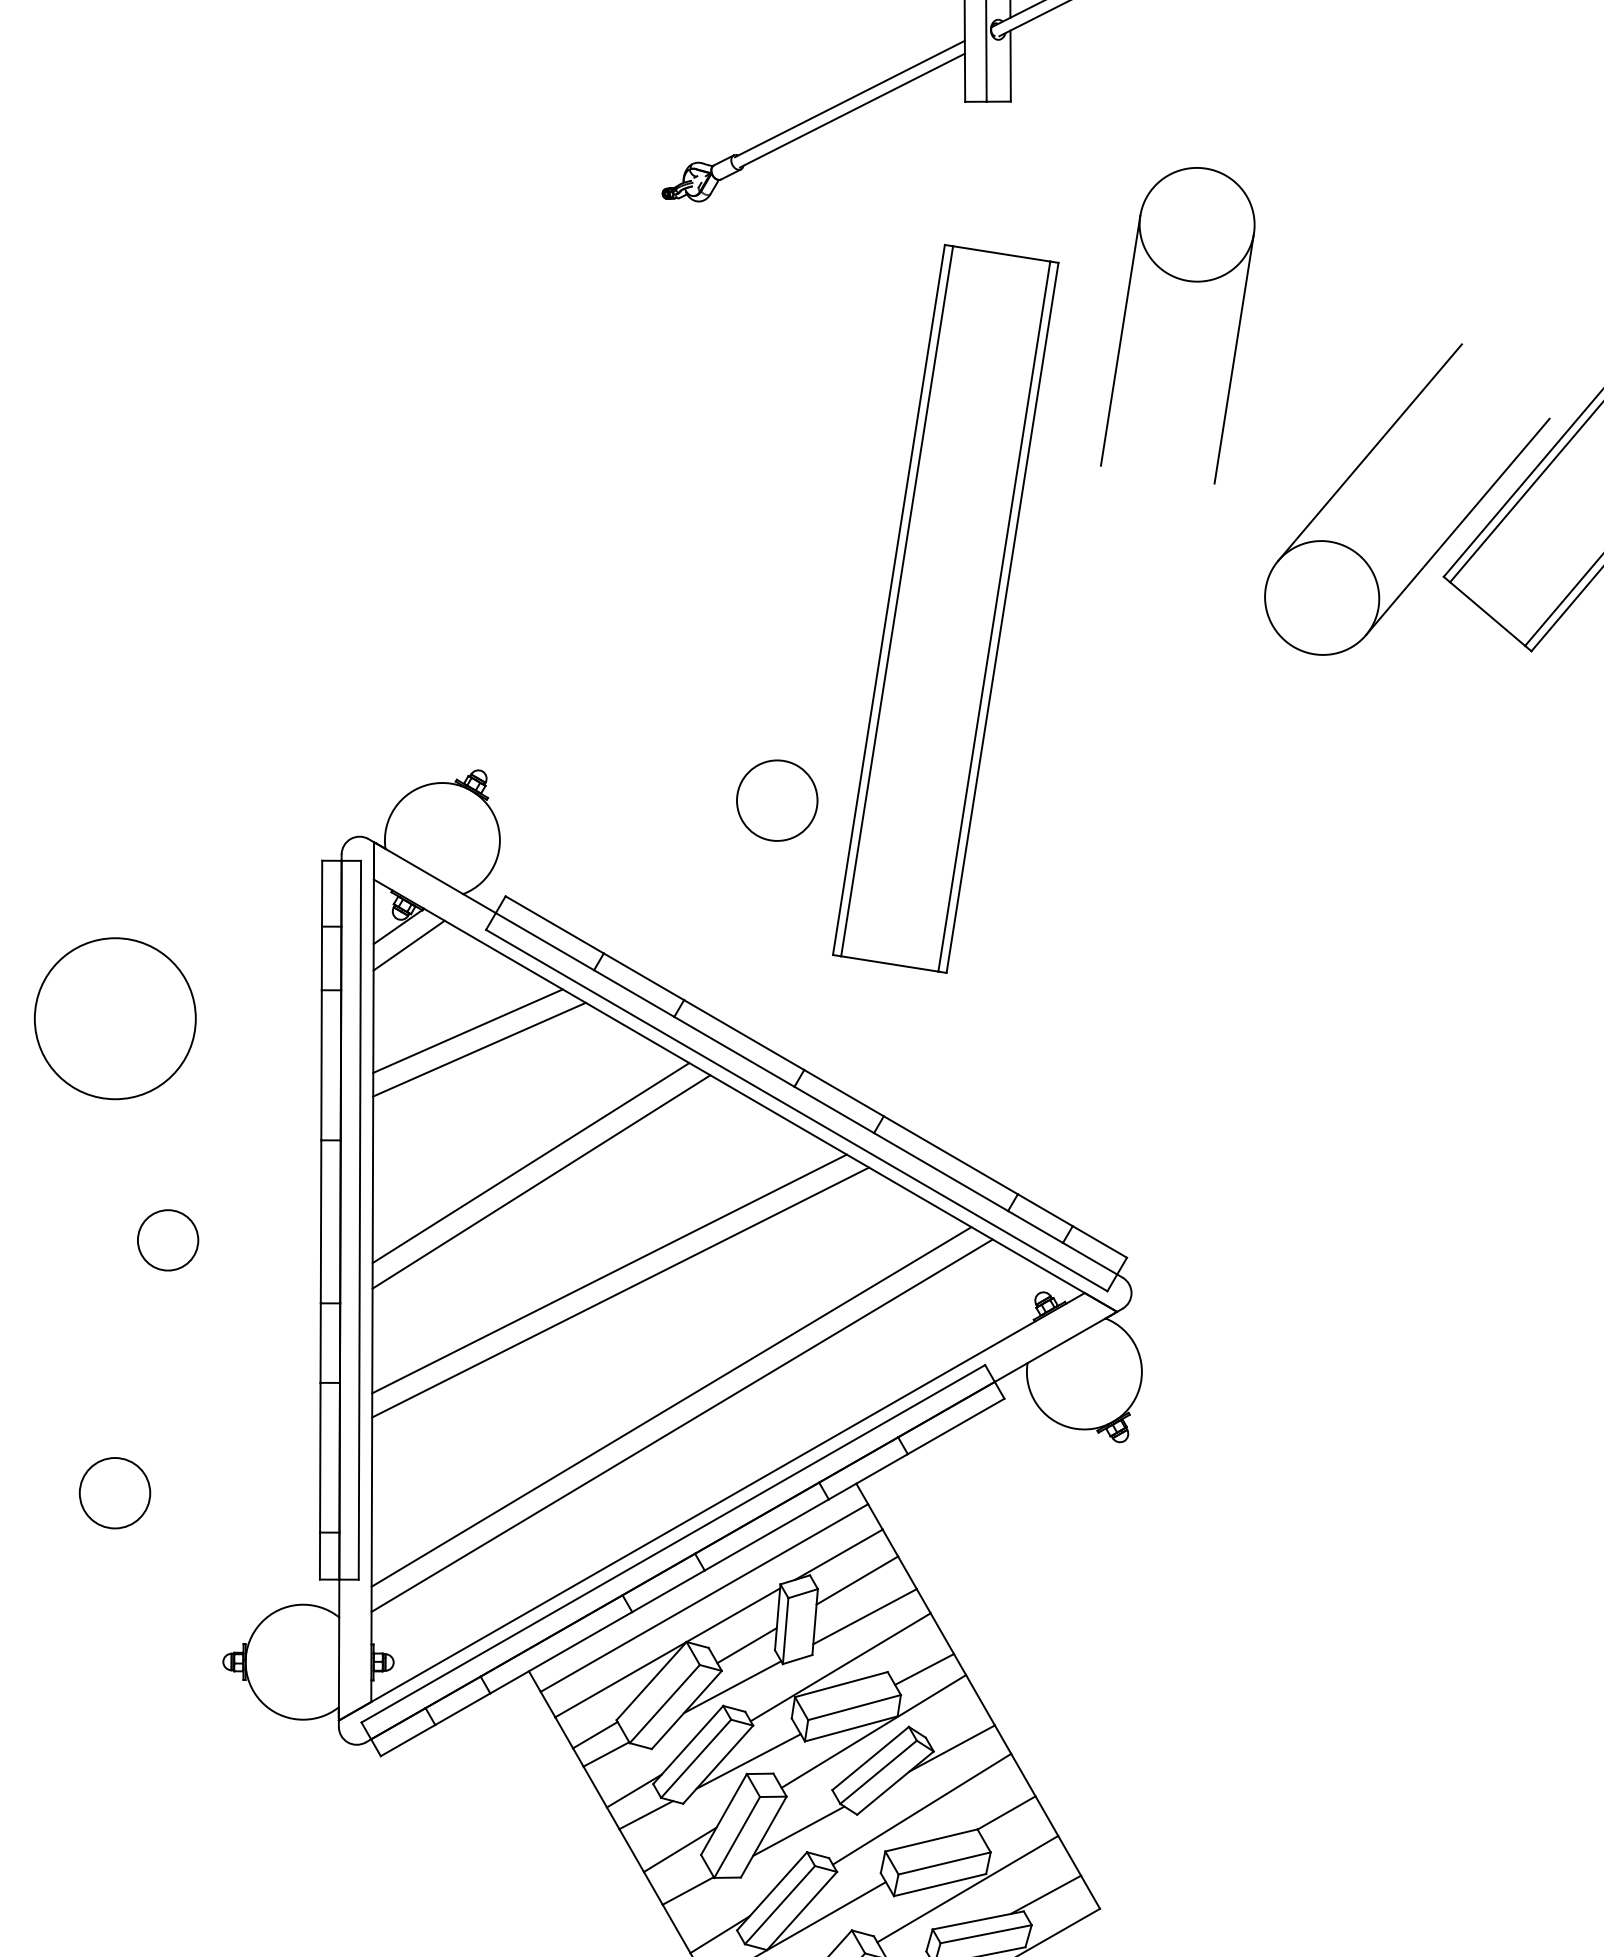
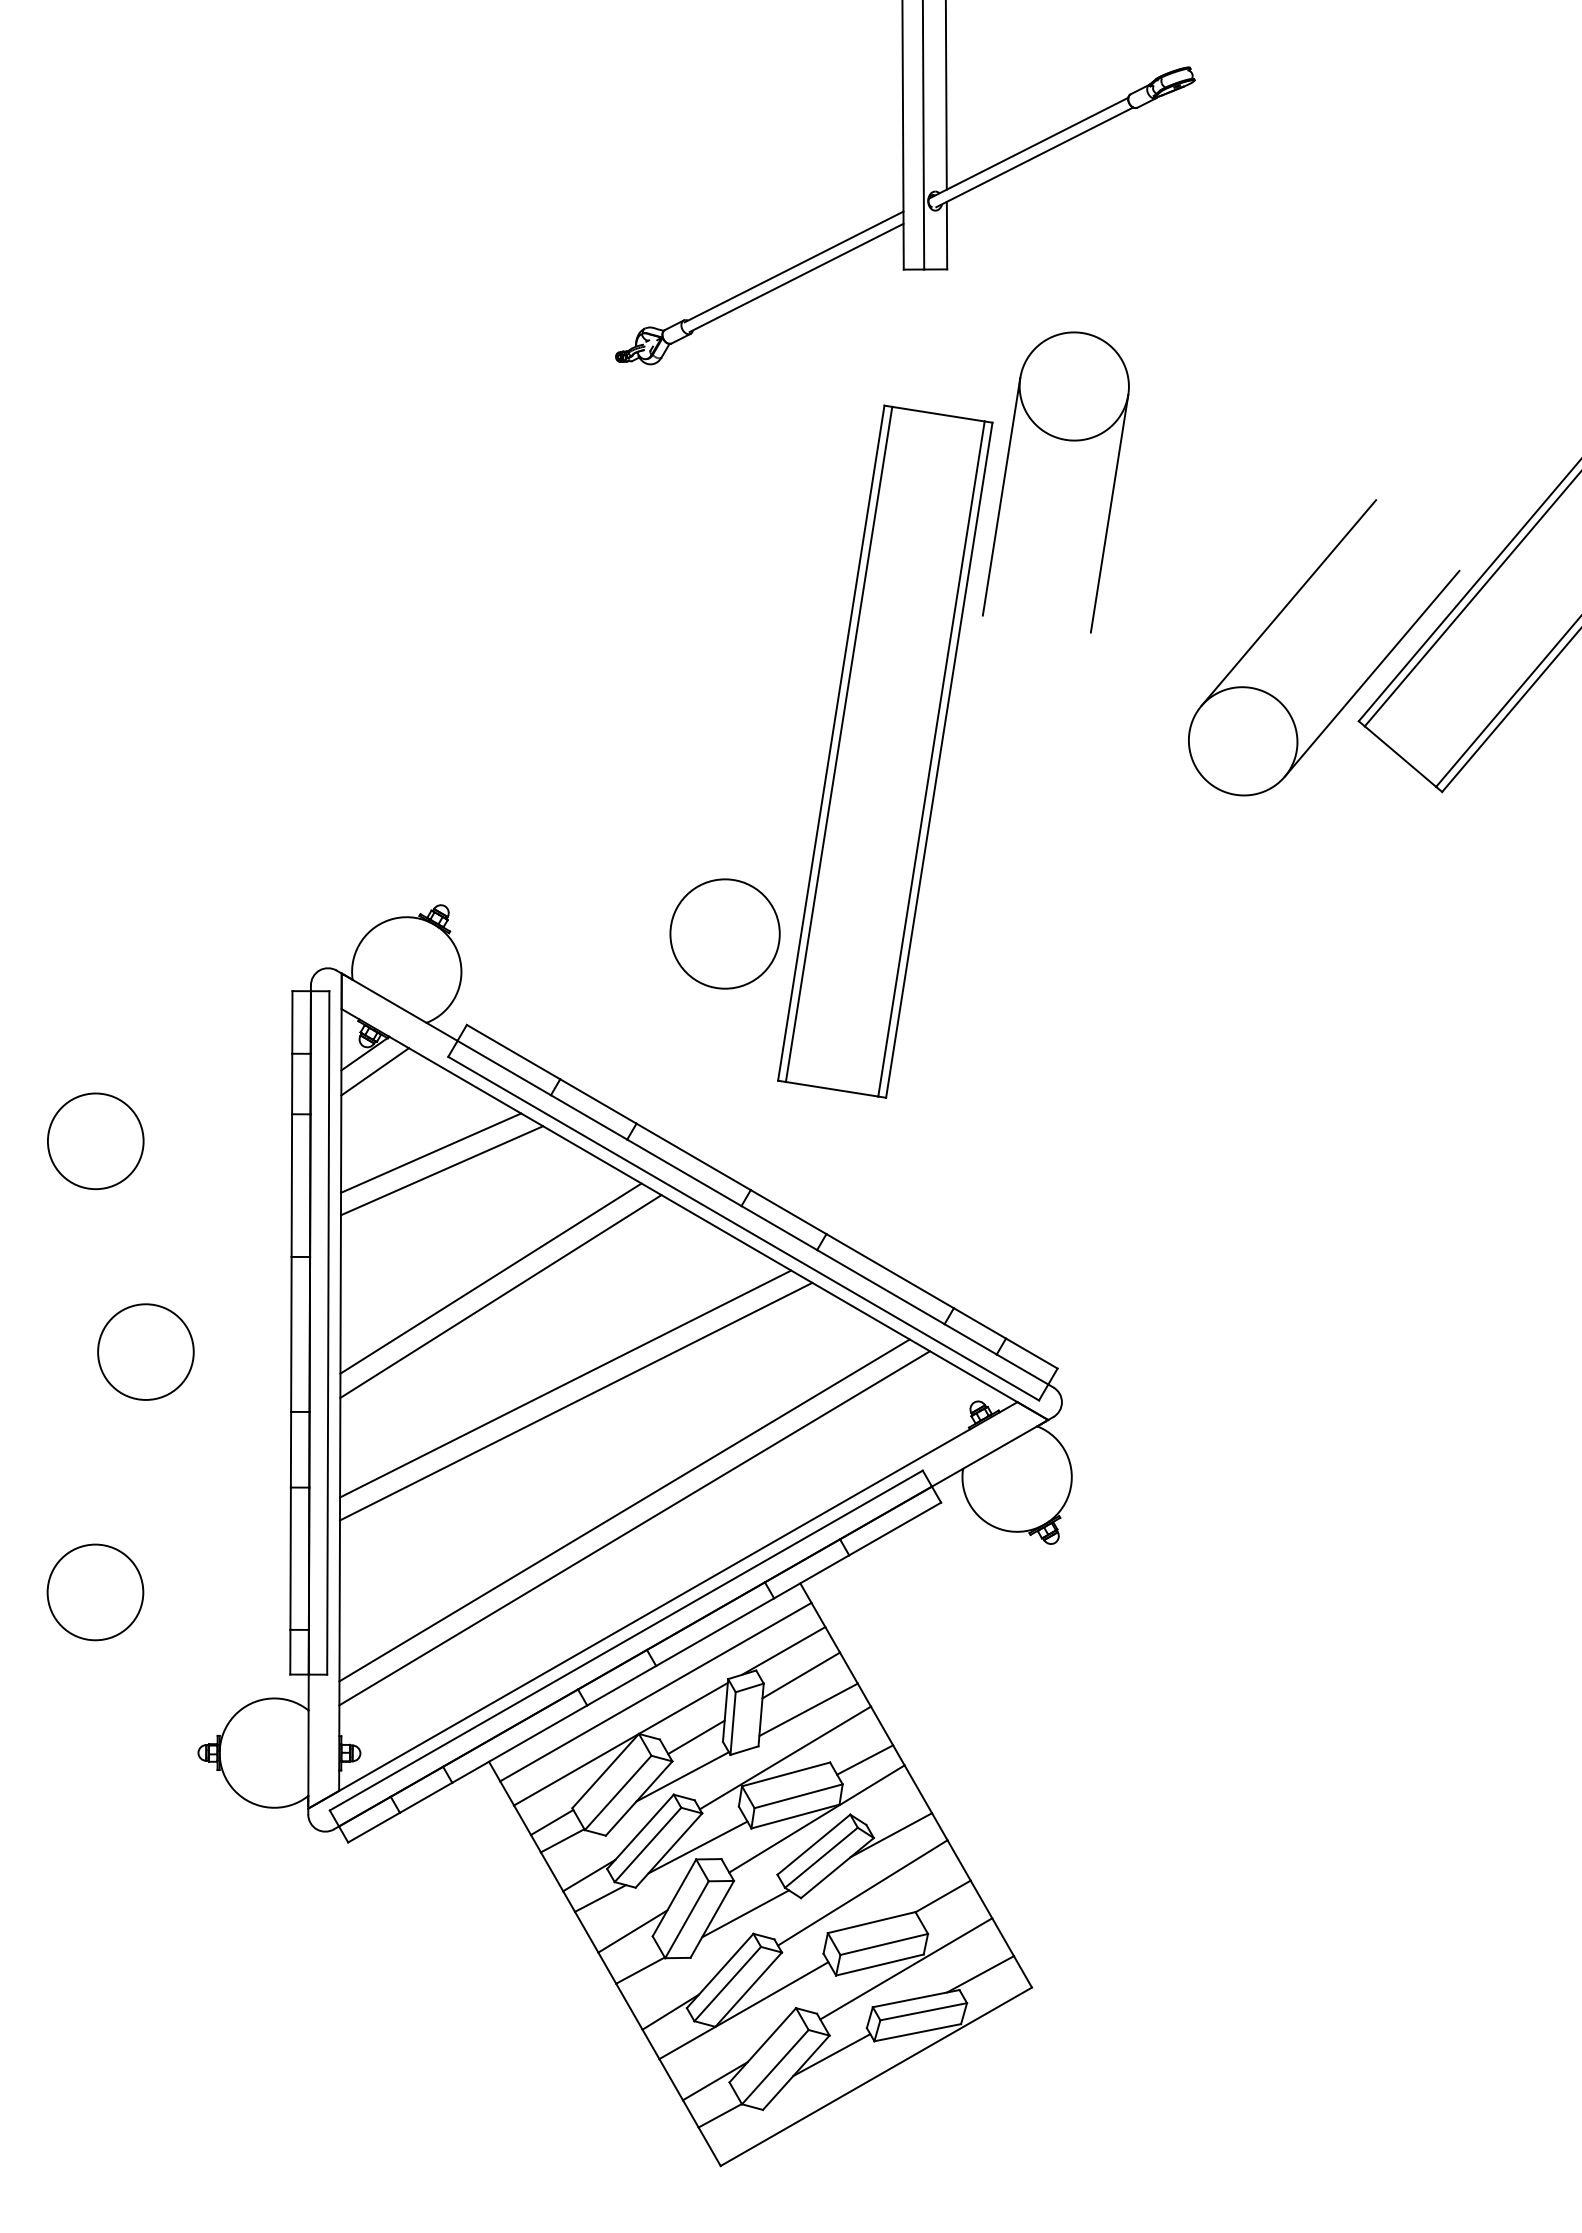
part: (1184, 281) -> (1062, 440), moved
circle: (776, 800) -> (724, 933), size x1.43
circle: (115, 1018) -> (95, 1141), size x0.62
circle: (167, 1239) -> (145, 1351), size x1.67
circle: (115, 1493) -> (95, 1592), size x1.43

